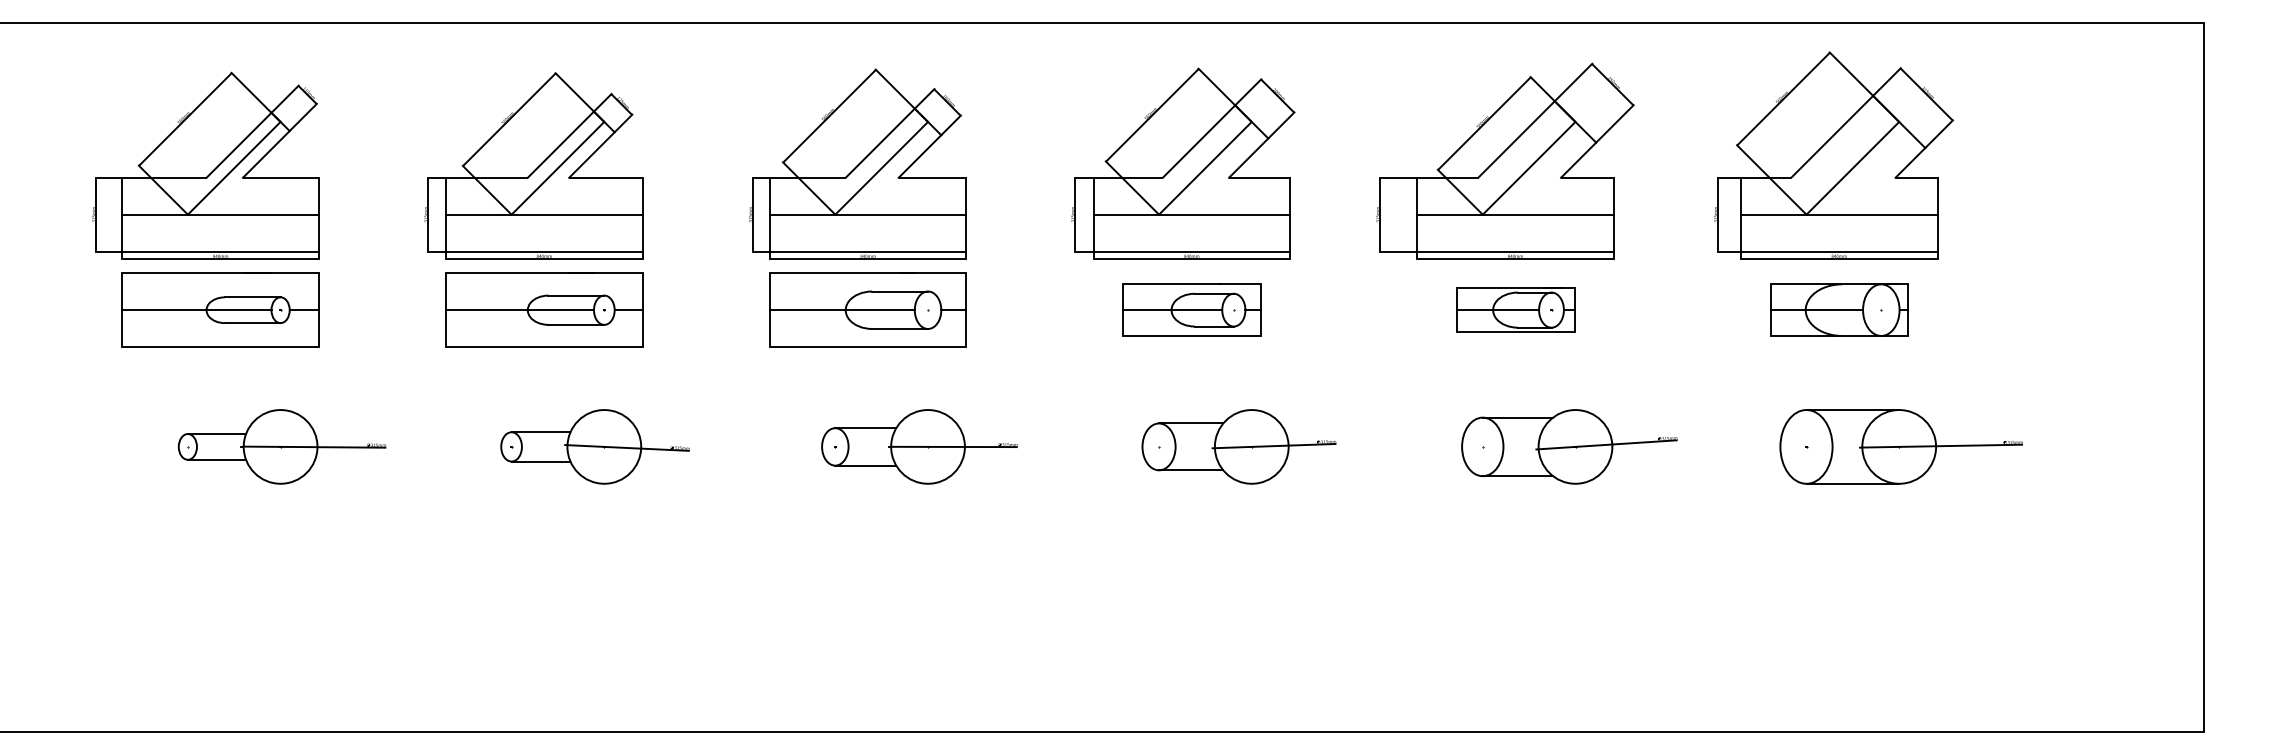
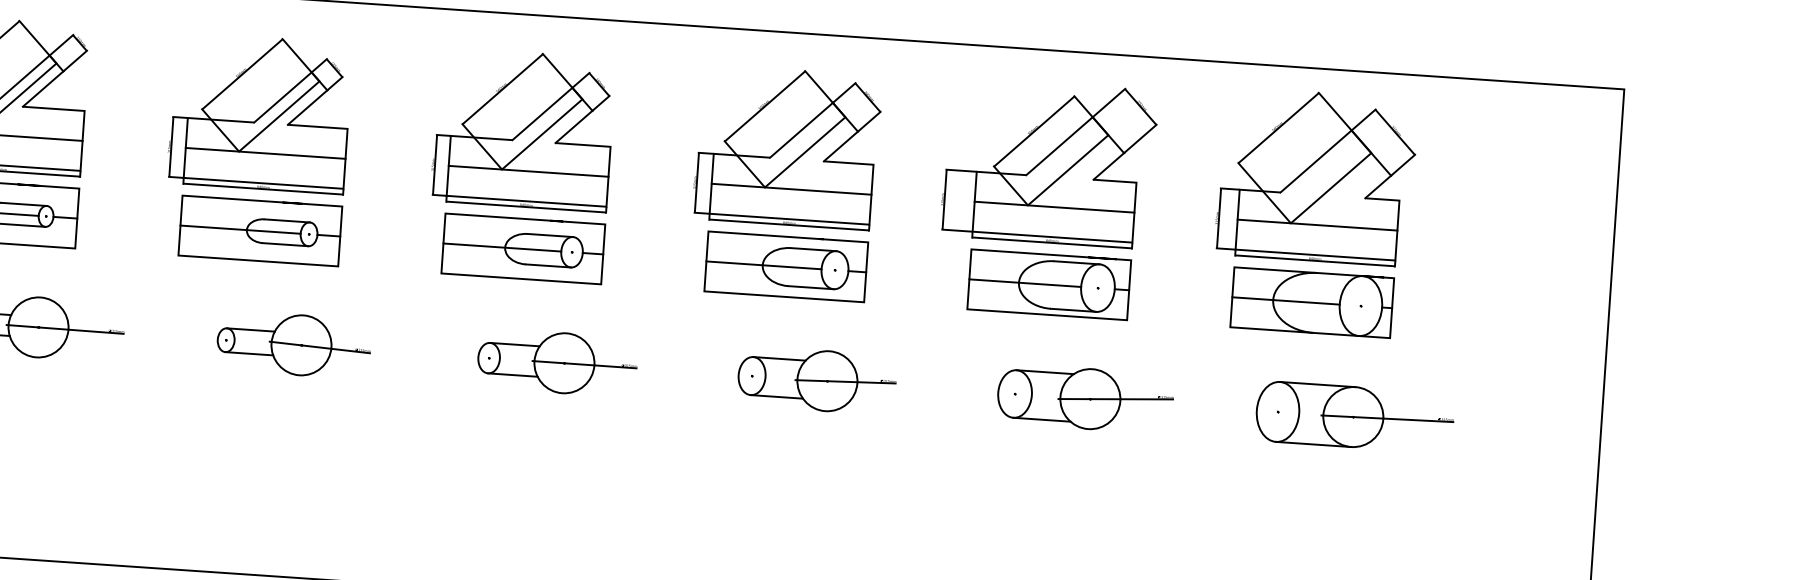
part: (1191, 309) -> (786, 266), size x1.43
part: (1515, 309) -> (1049, 284), size x1.67
part: (1839, 309) -> (1312, 302), size x1.43

